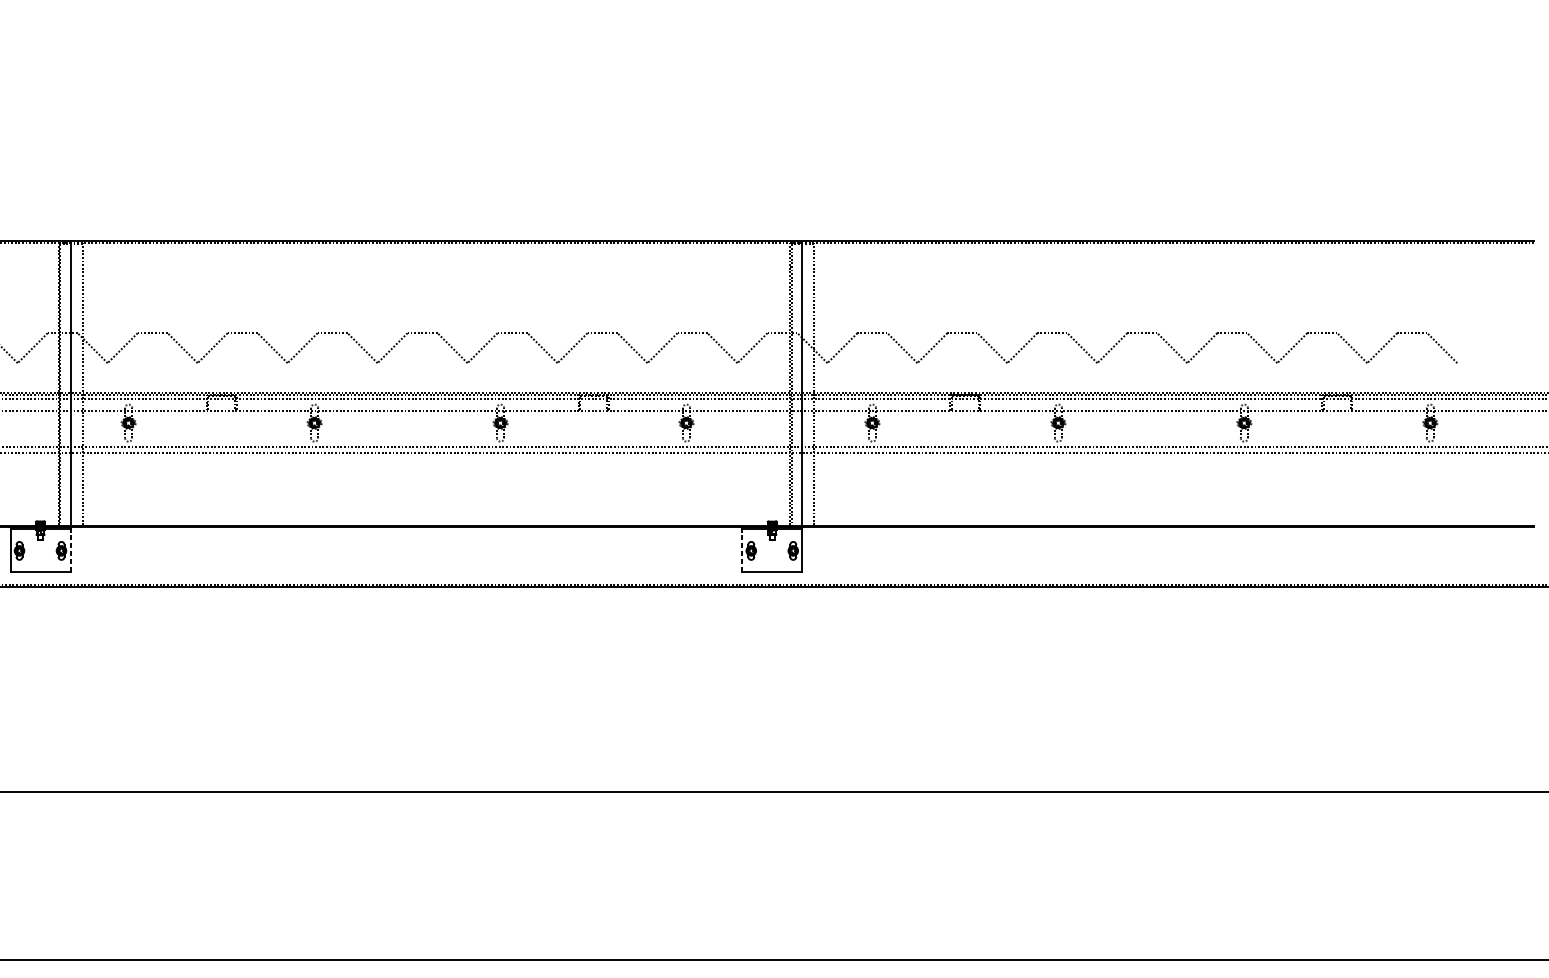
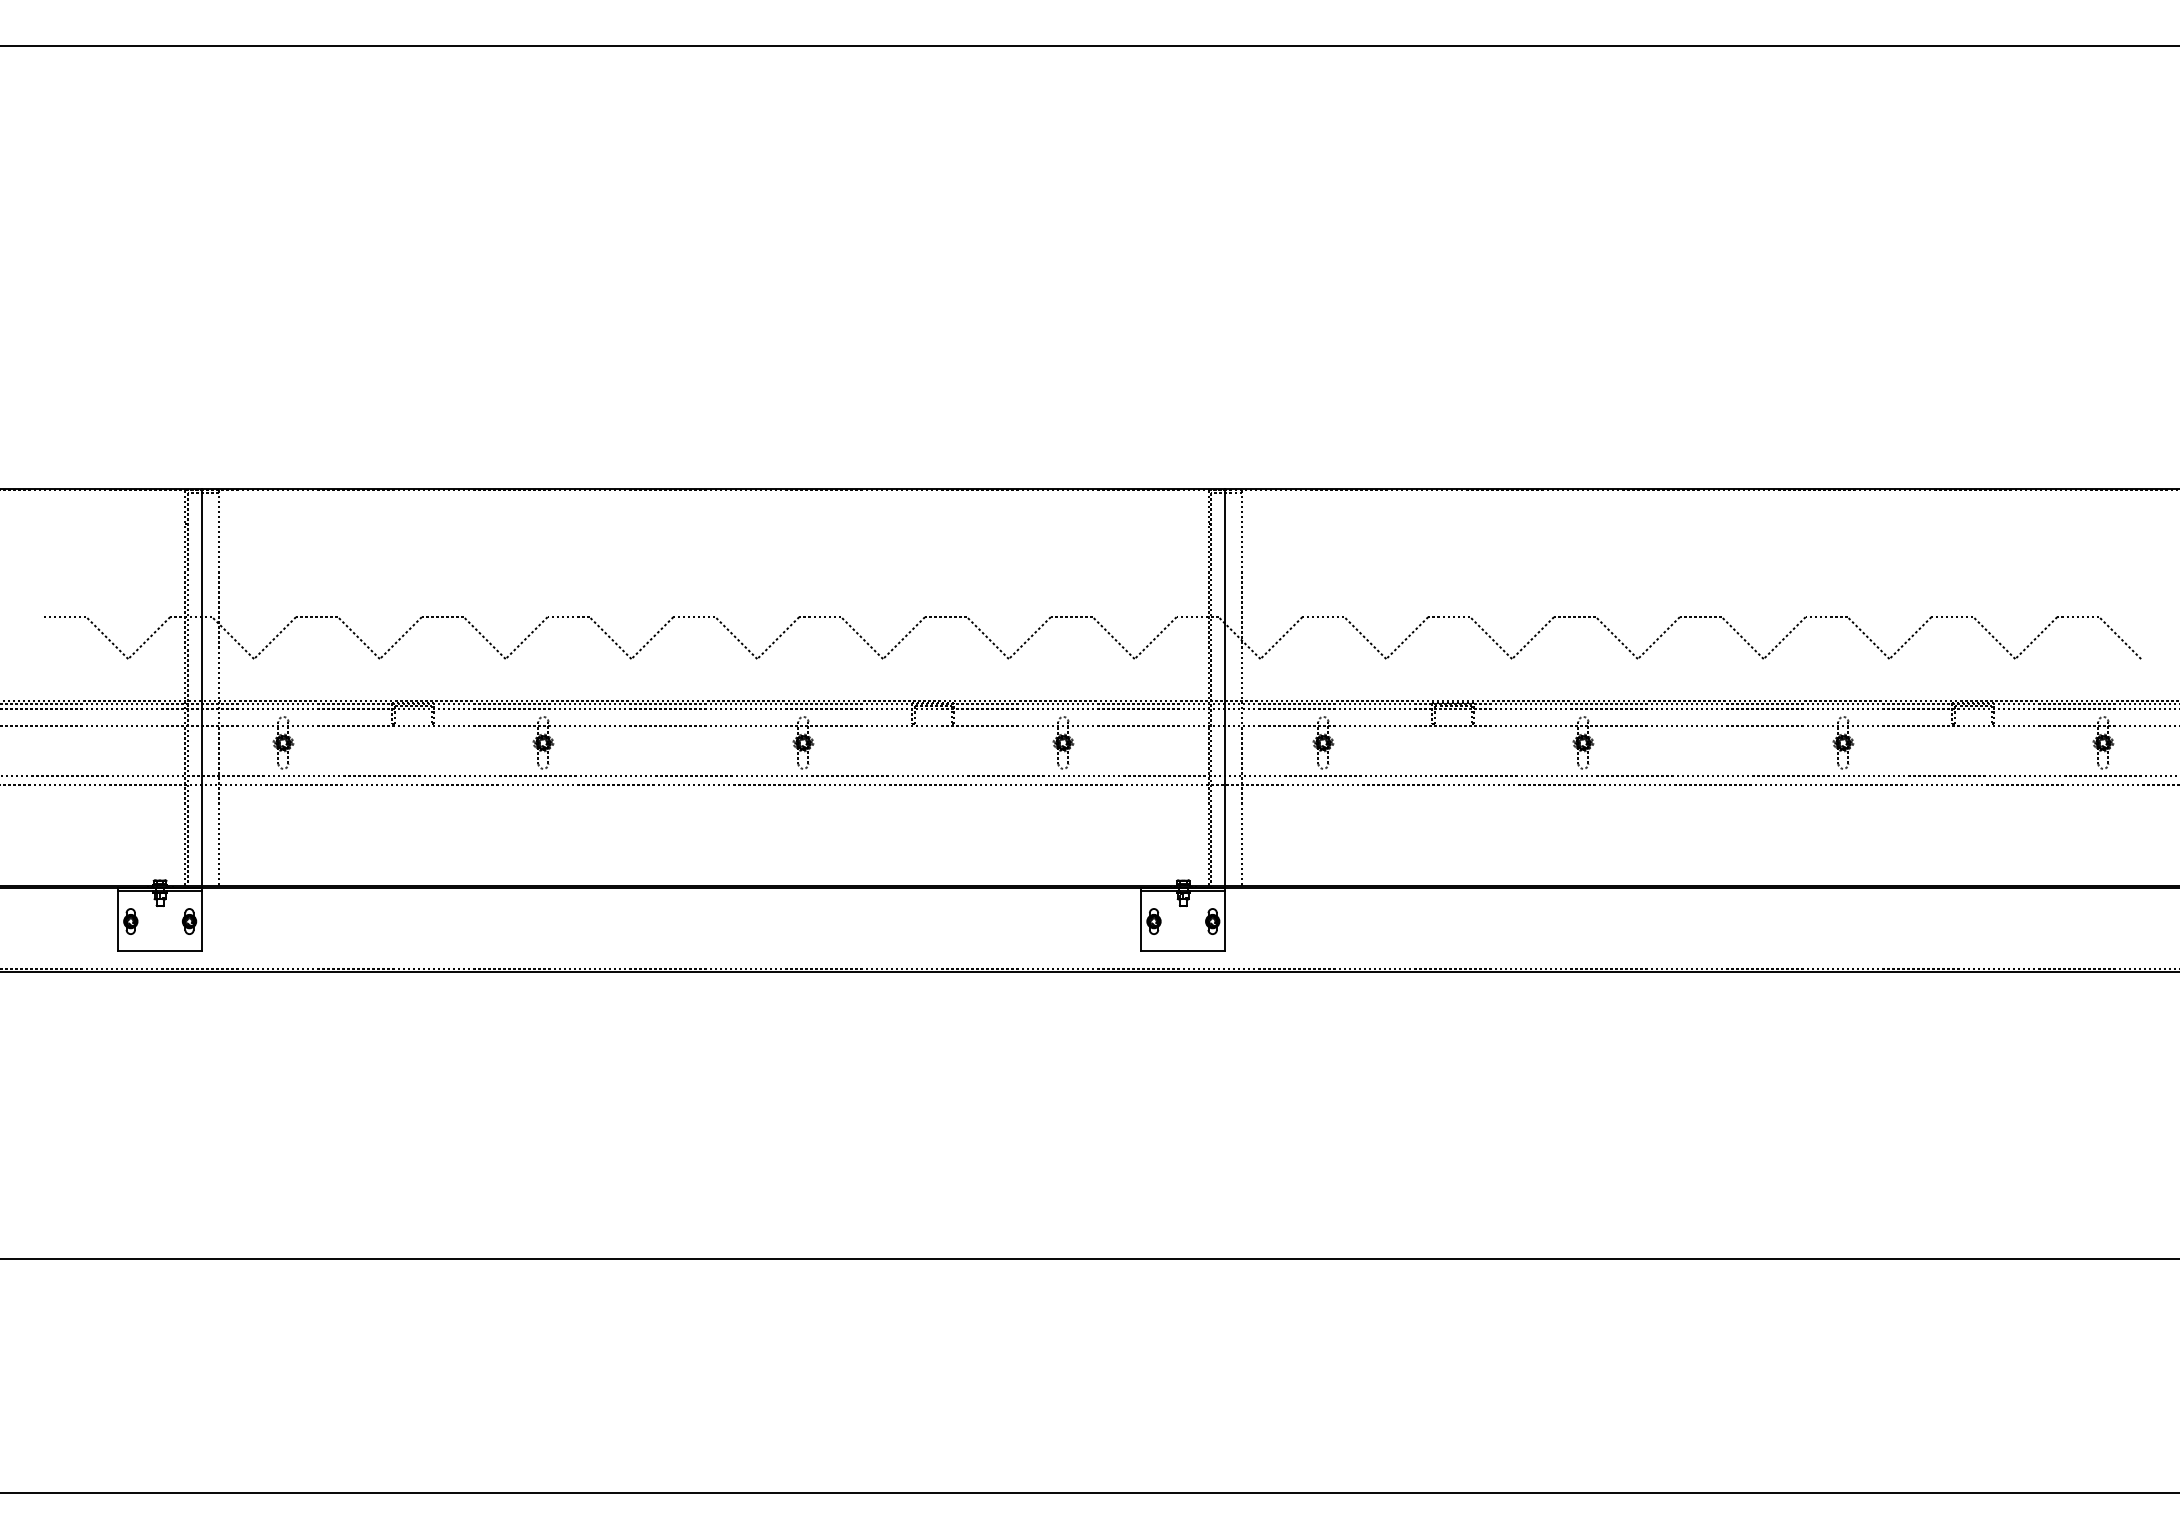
line: (70, 550) -> (202, 921), dashed -> solid
line: (742, 550) -> (1141, 921), dashed -> solid

